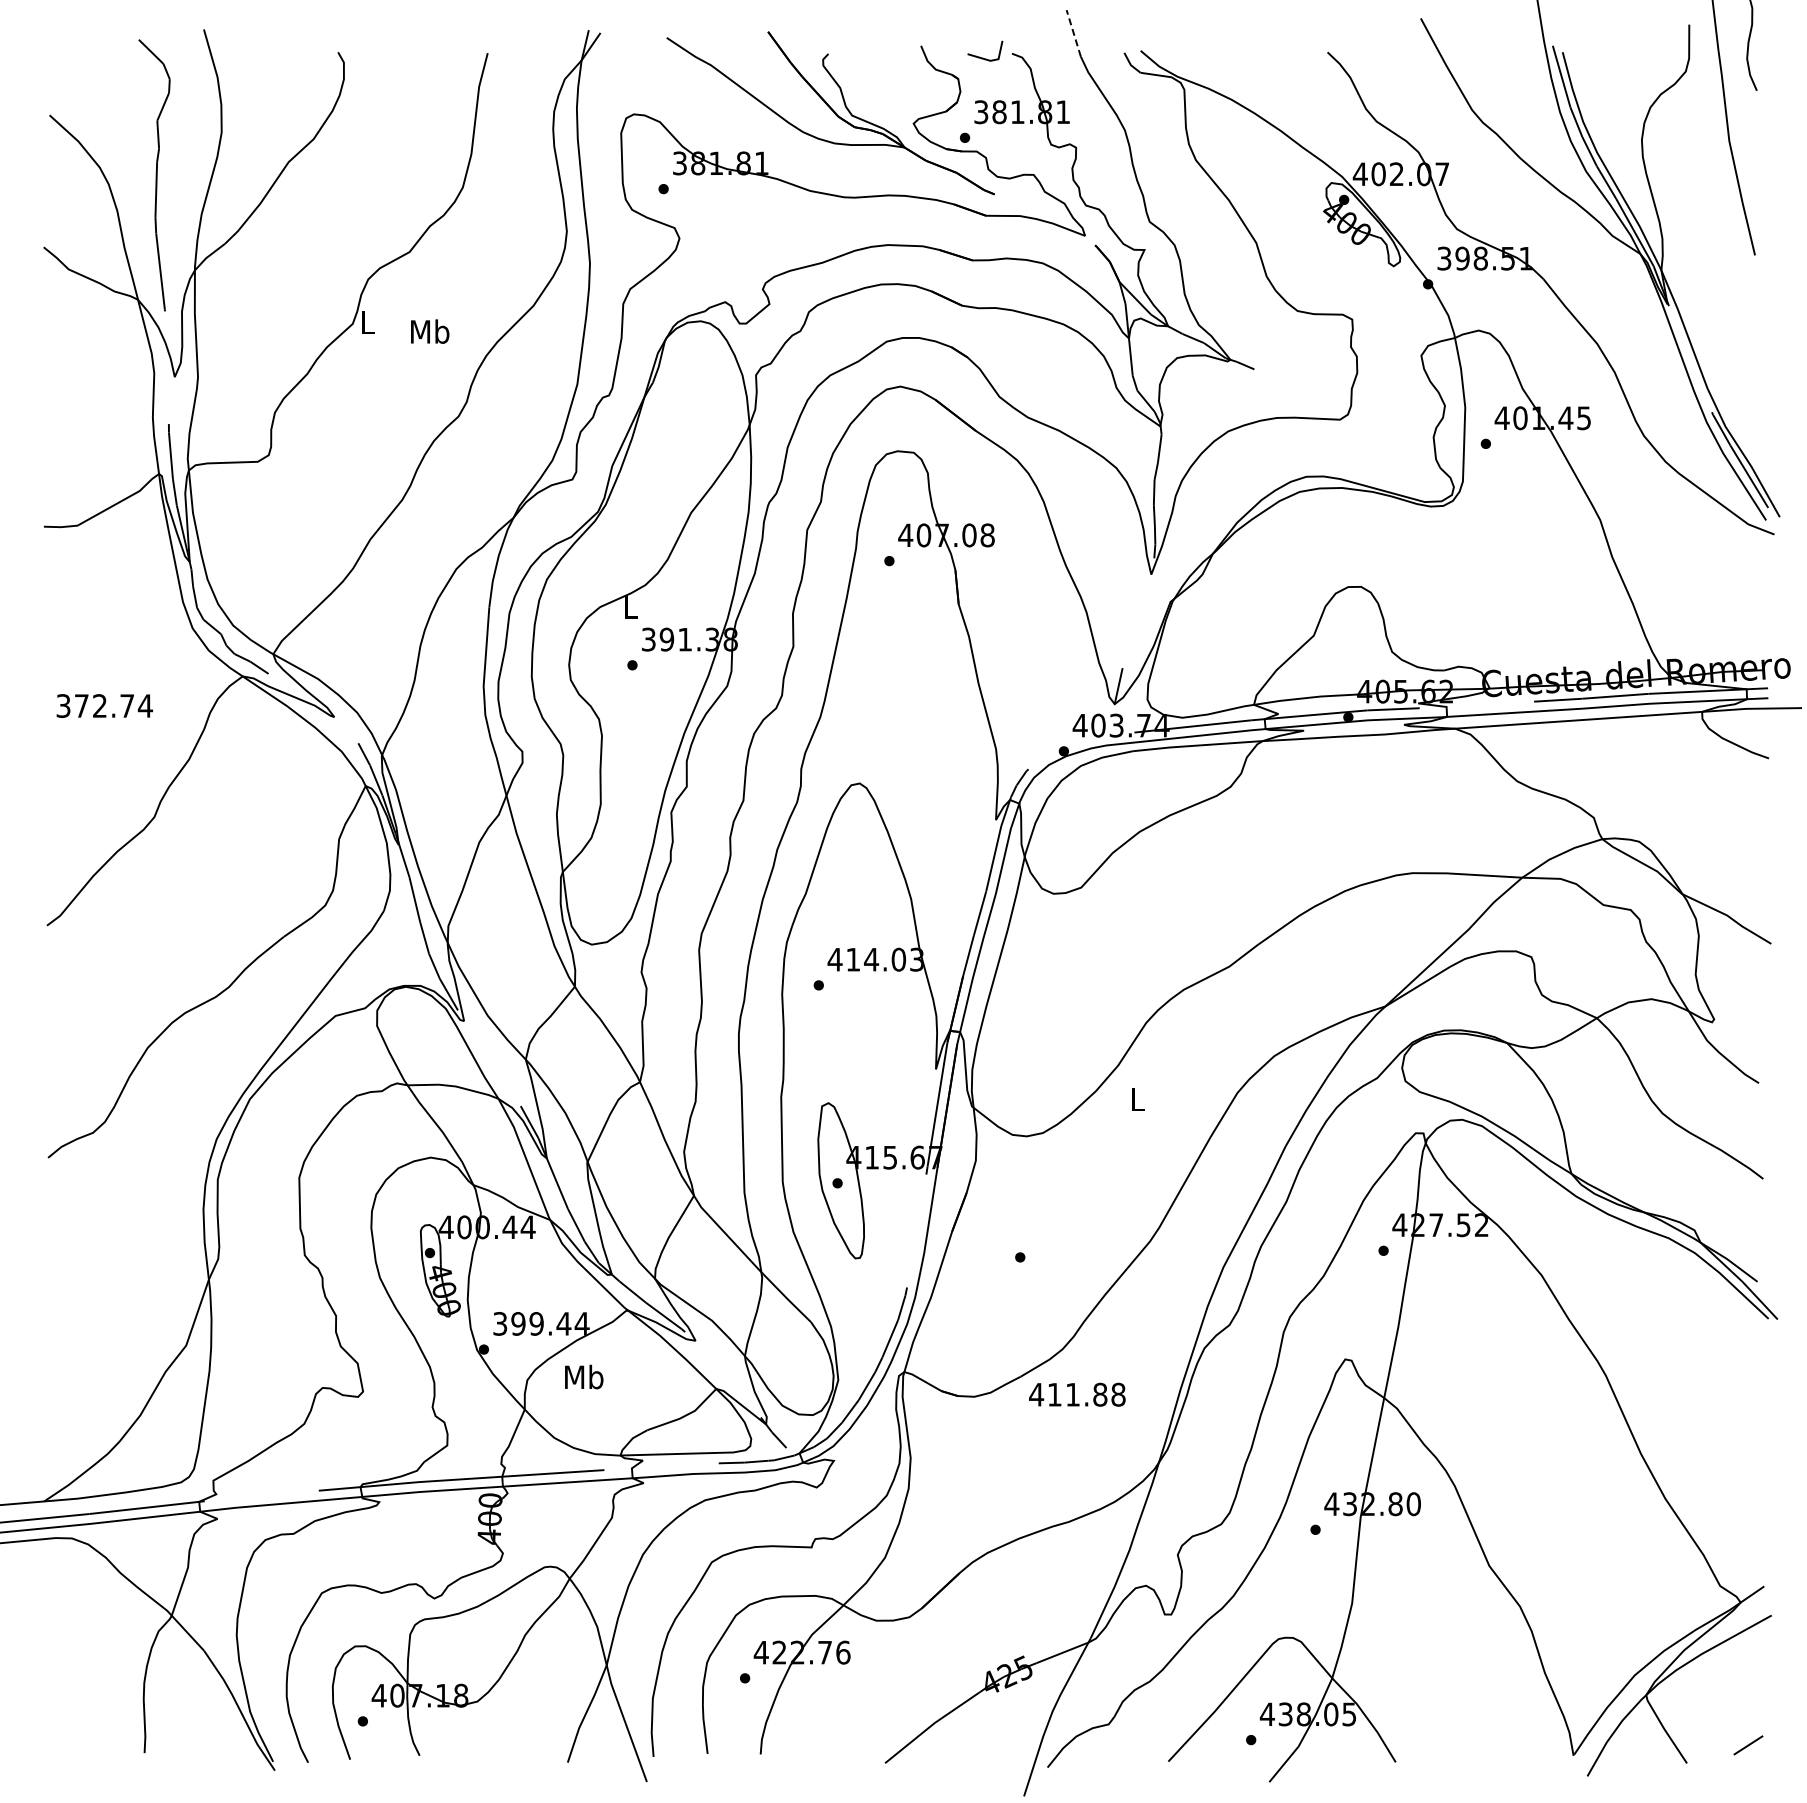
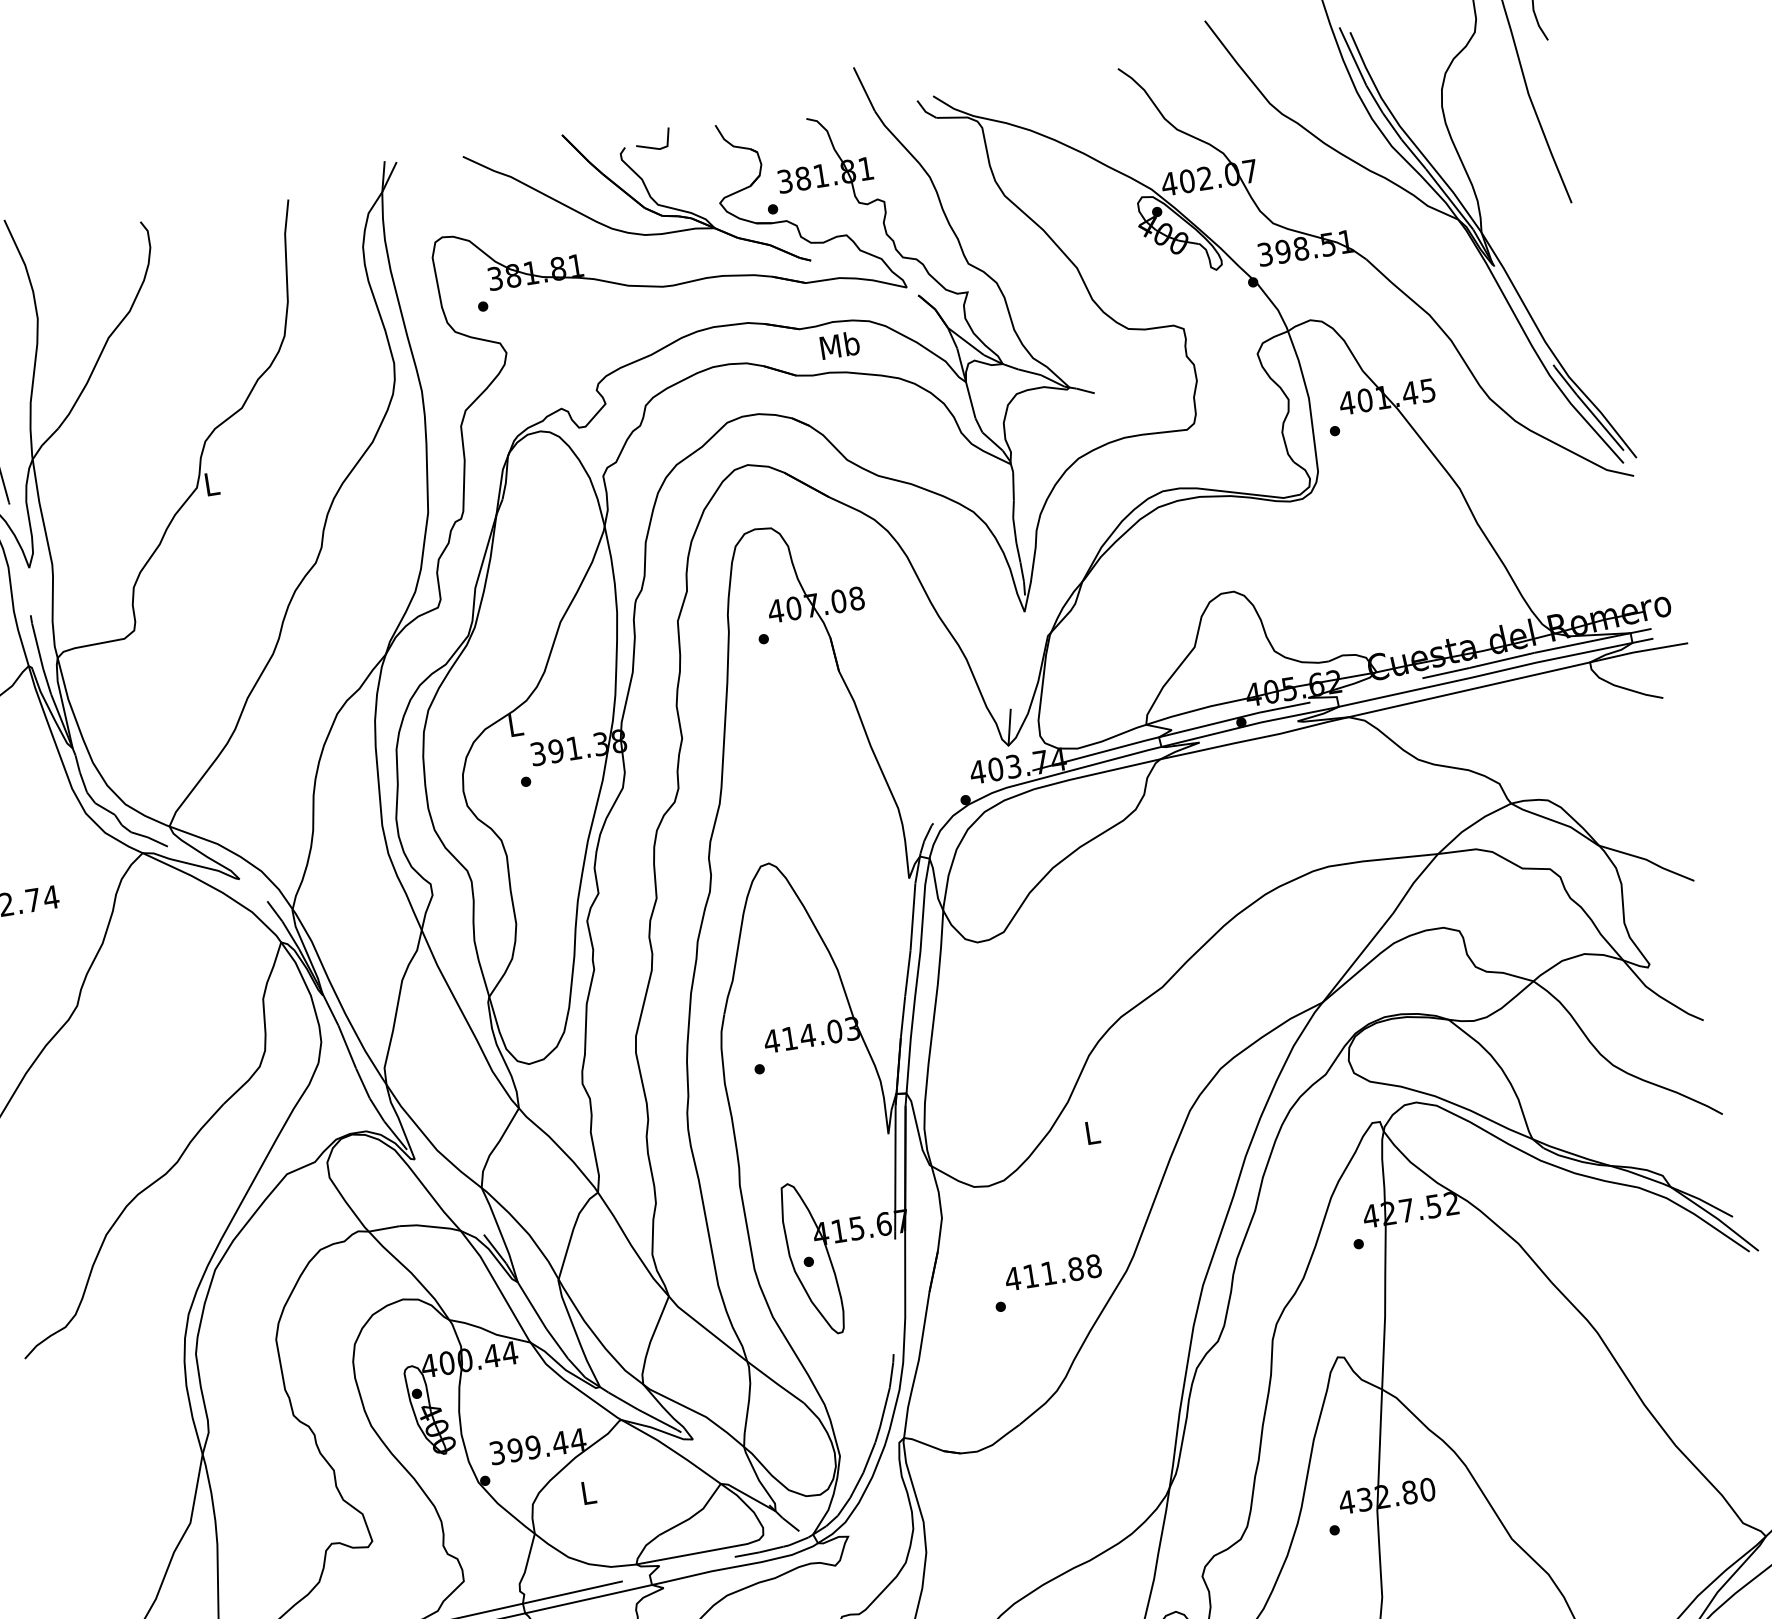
line: (1073, 32) -> (863, 88), dashed -> solid
line: (983, 57) -> (652, 146), moved
text: (430, 331) -> (840, 345), moved
text: (584, 1376) -> (588, 1491), Mb -> L
text: (1077, 1394) -> (1053, 1272), moved

